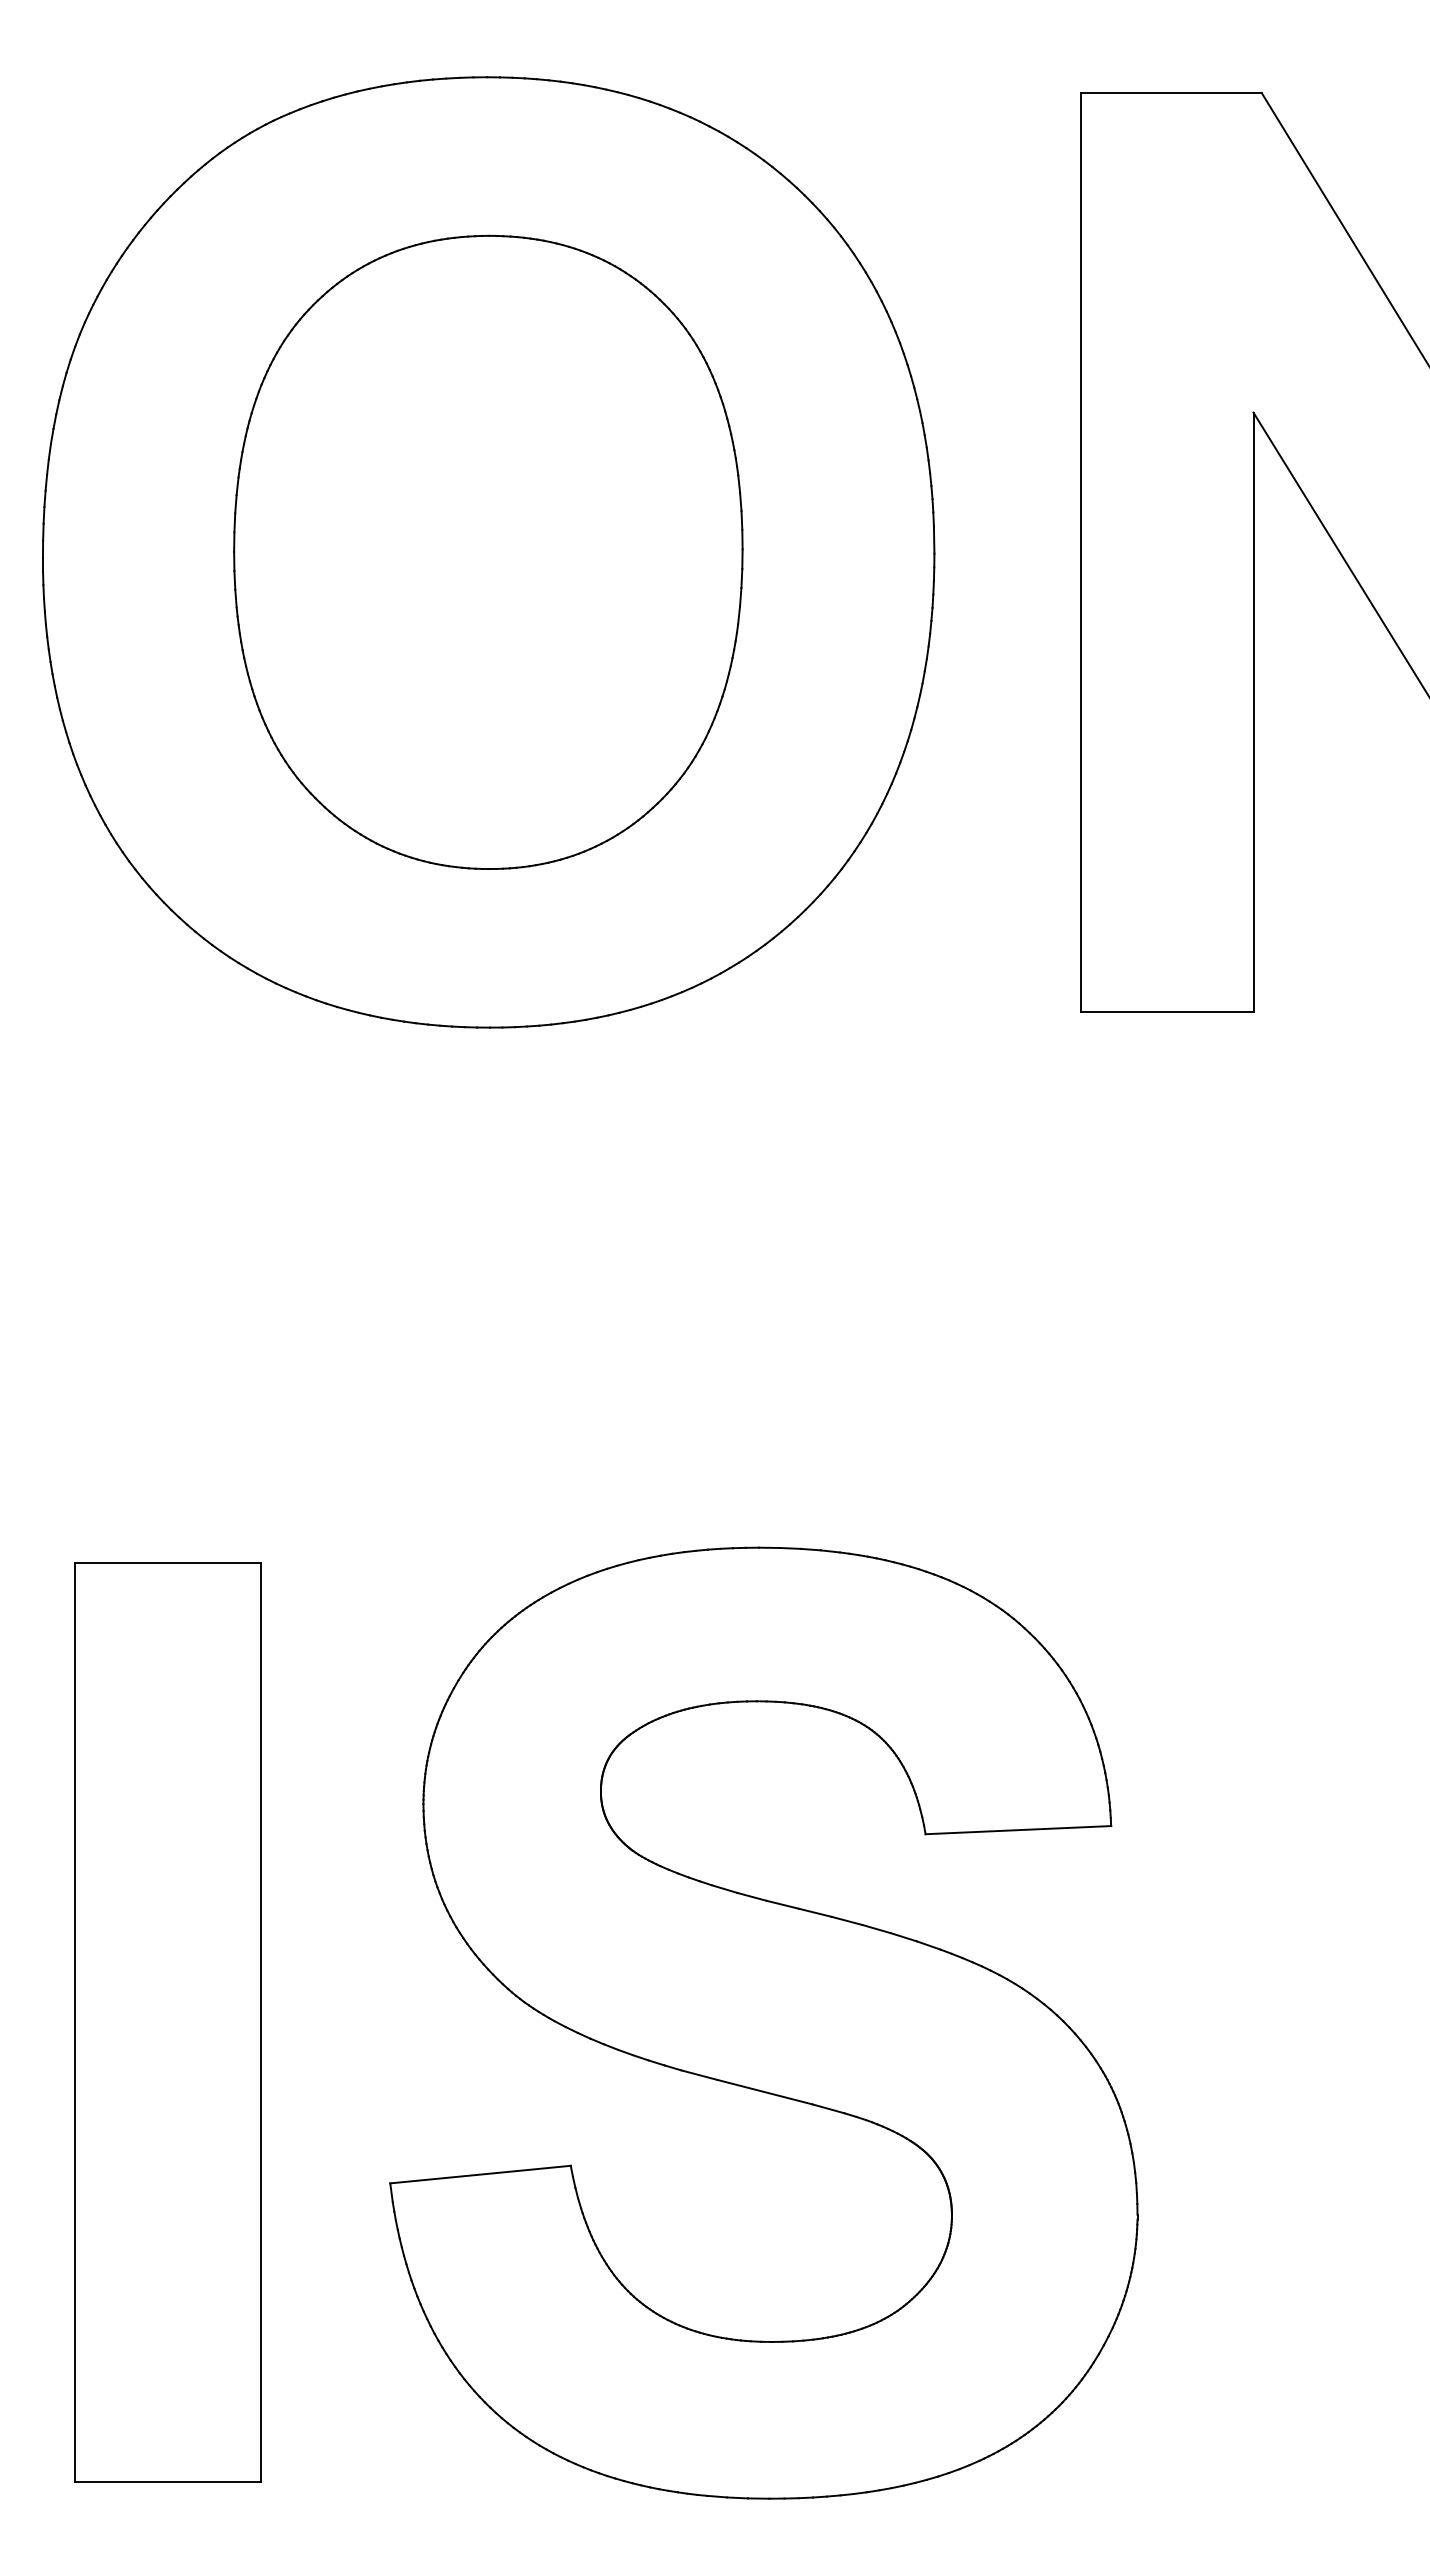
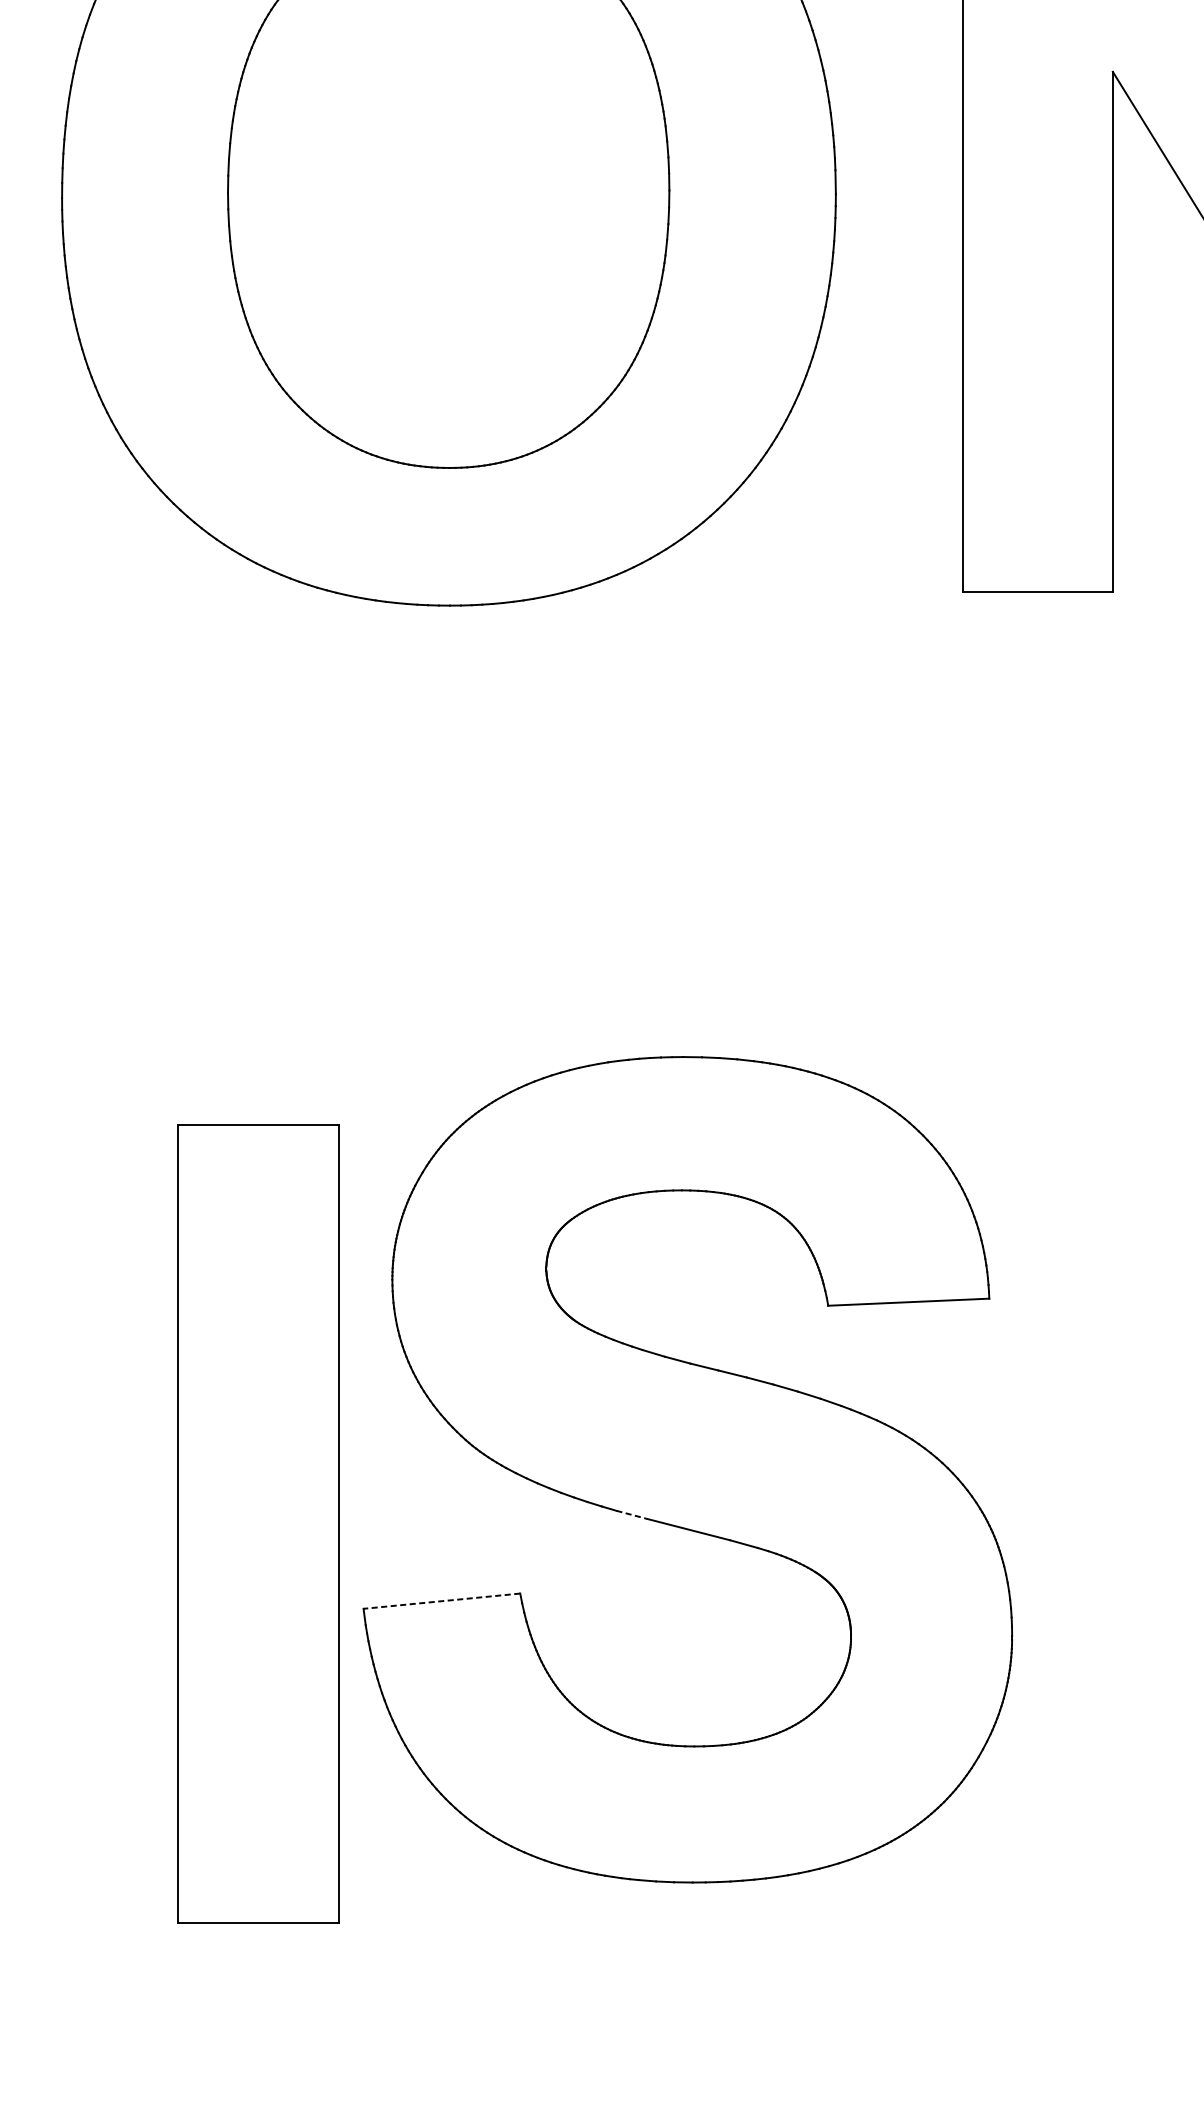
part: (167, 2022) -> (257, 1523), moved
line: (699, 2075) -> (631, 1515), solid -> dashed
line: (480, 2174) -> (441, 1601), solid -> dashed

